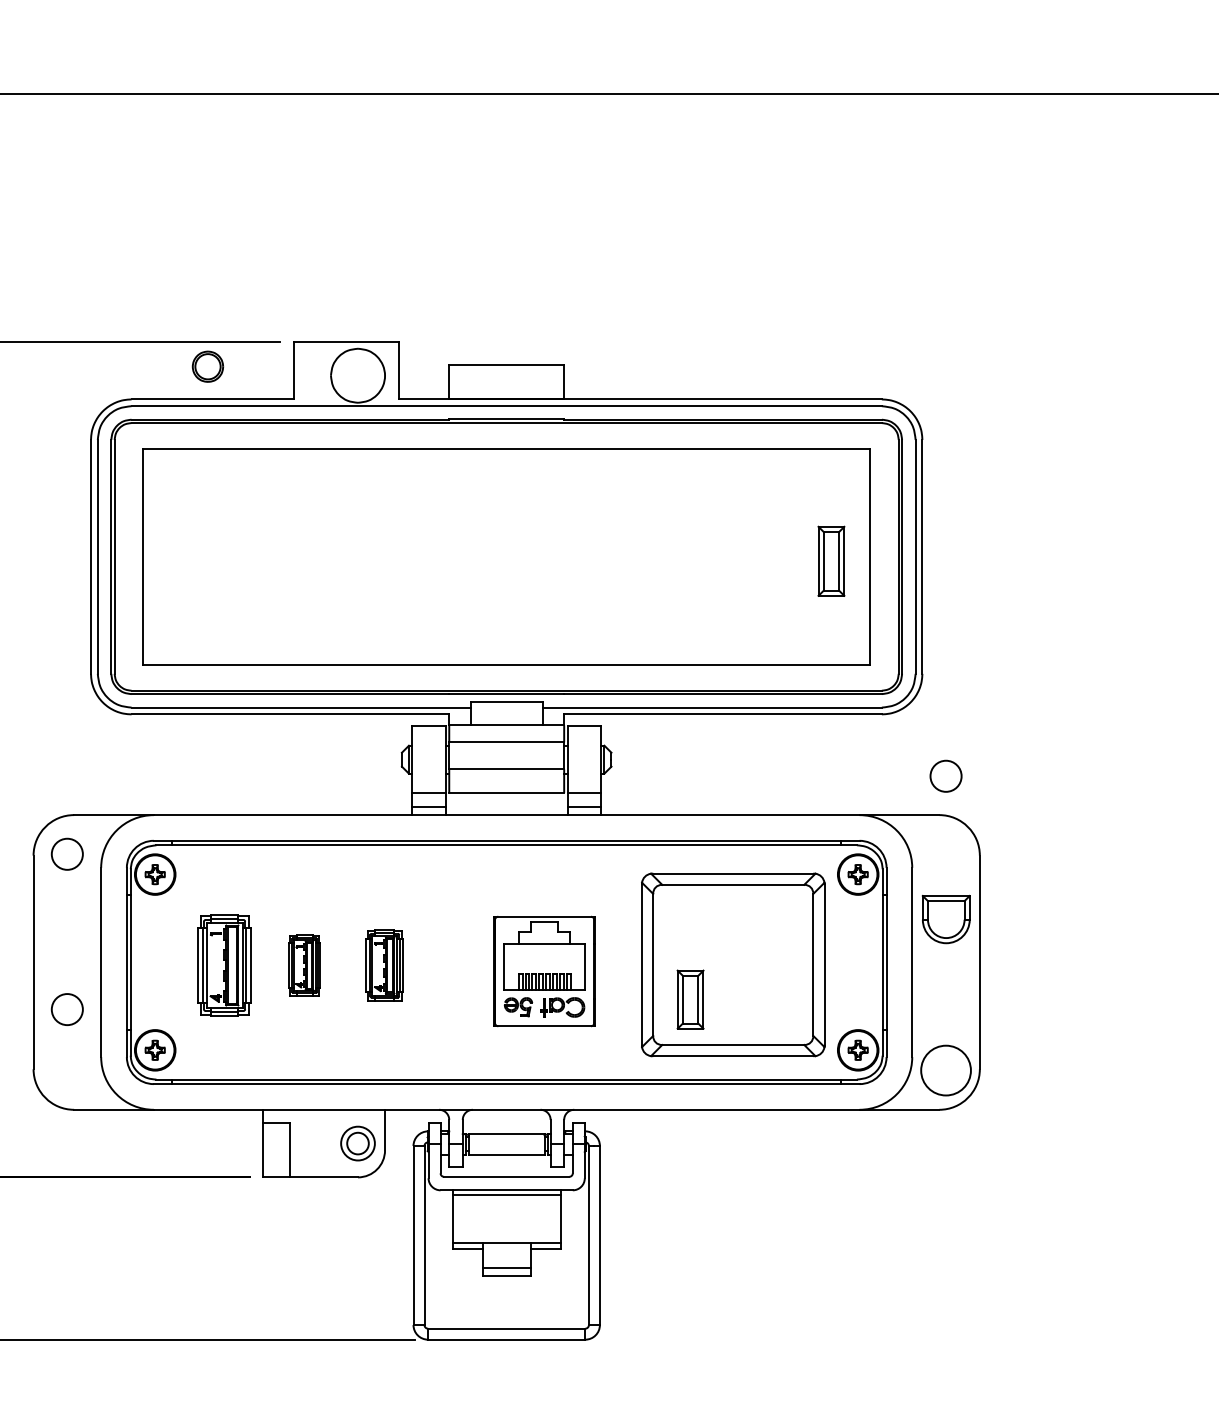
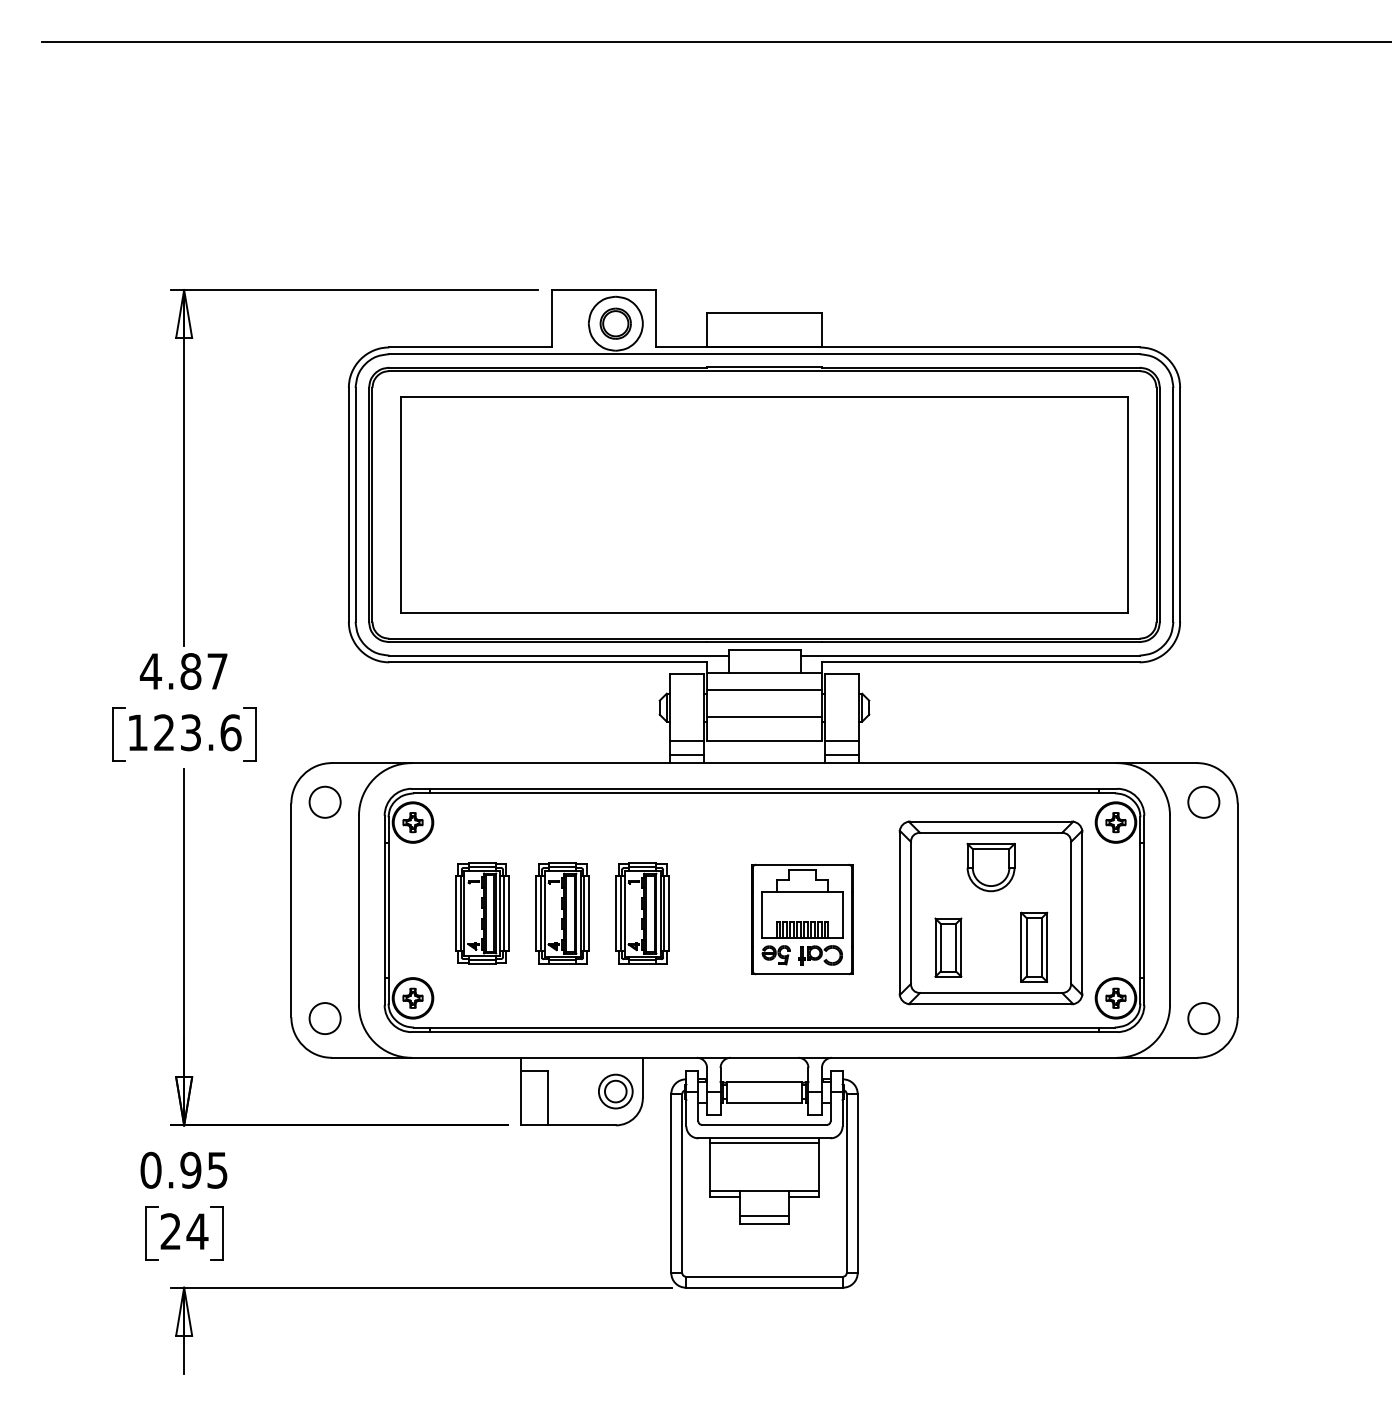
part: (207, 366) -> (615, 323), moved
part: (831, 560) -> (1034, 946), moved
circle: (945, 775) -> (1203, 801), moved
part: (945, 919) -> (990, 867), moved
part: (304, 965) -> (562, 913), size x1.67
part: (384, 965) -> (642, 913), size x1.43
circle: (66, 1009) -> (324, 1018), moved
circle: (945, 1070) -> (1203, 1018), size x0.62

